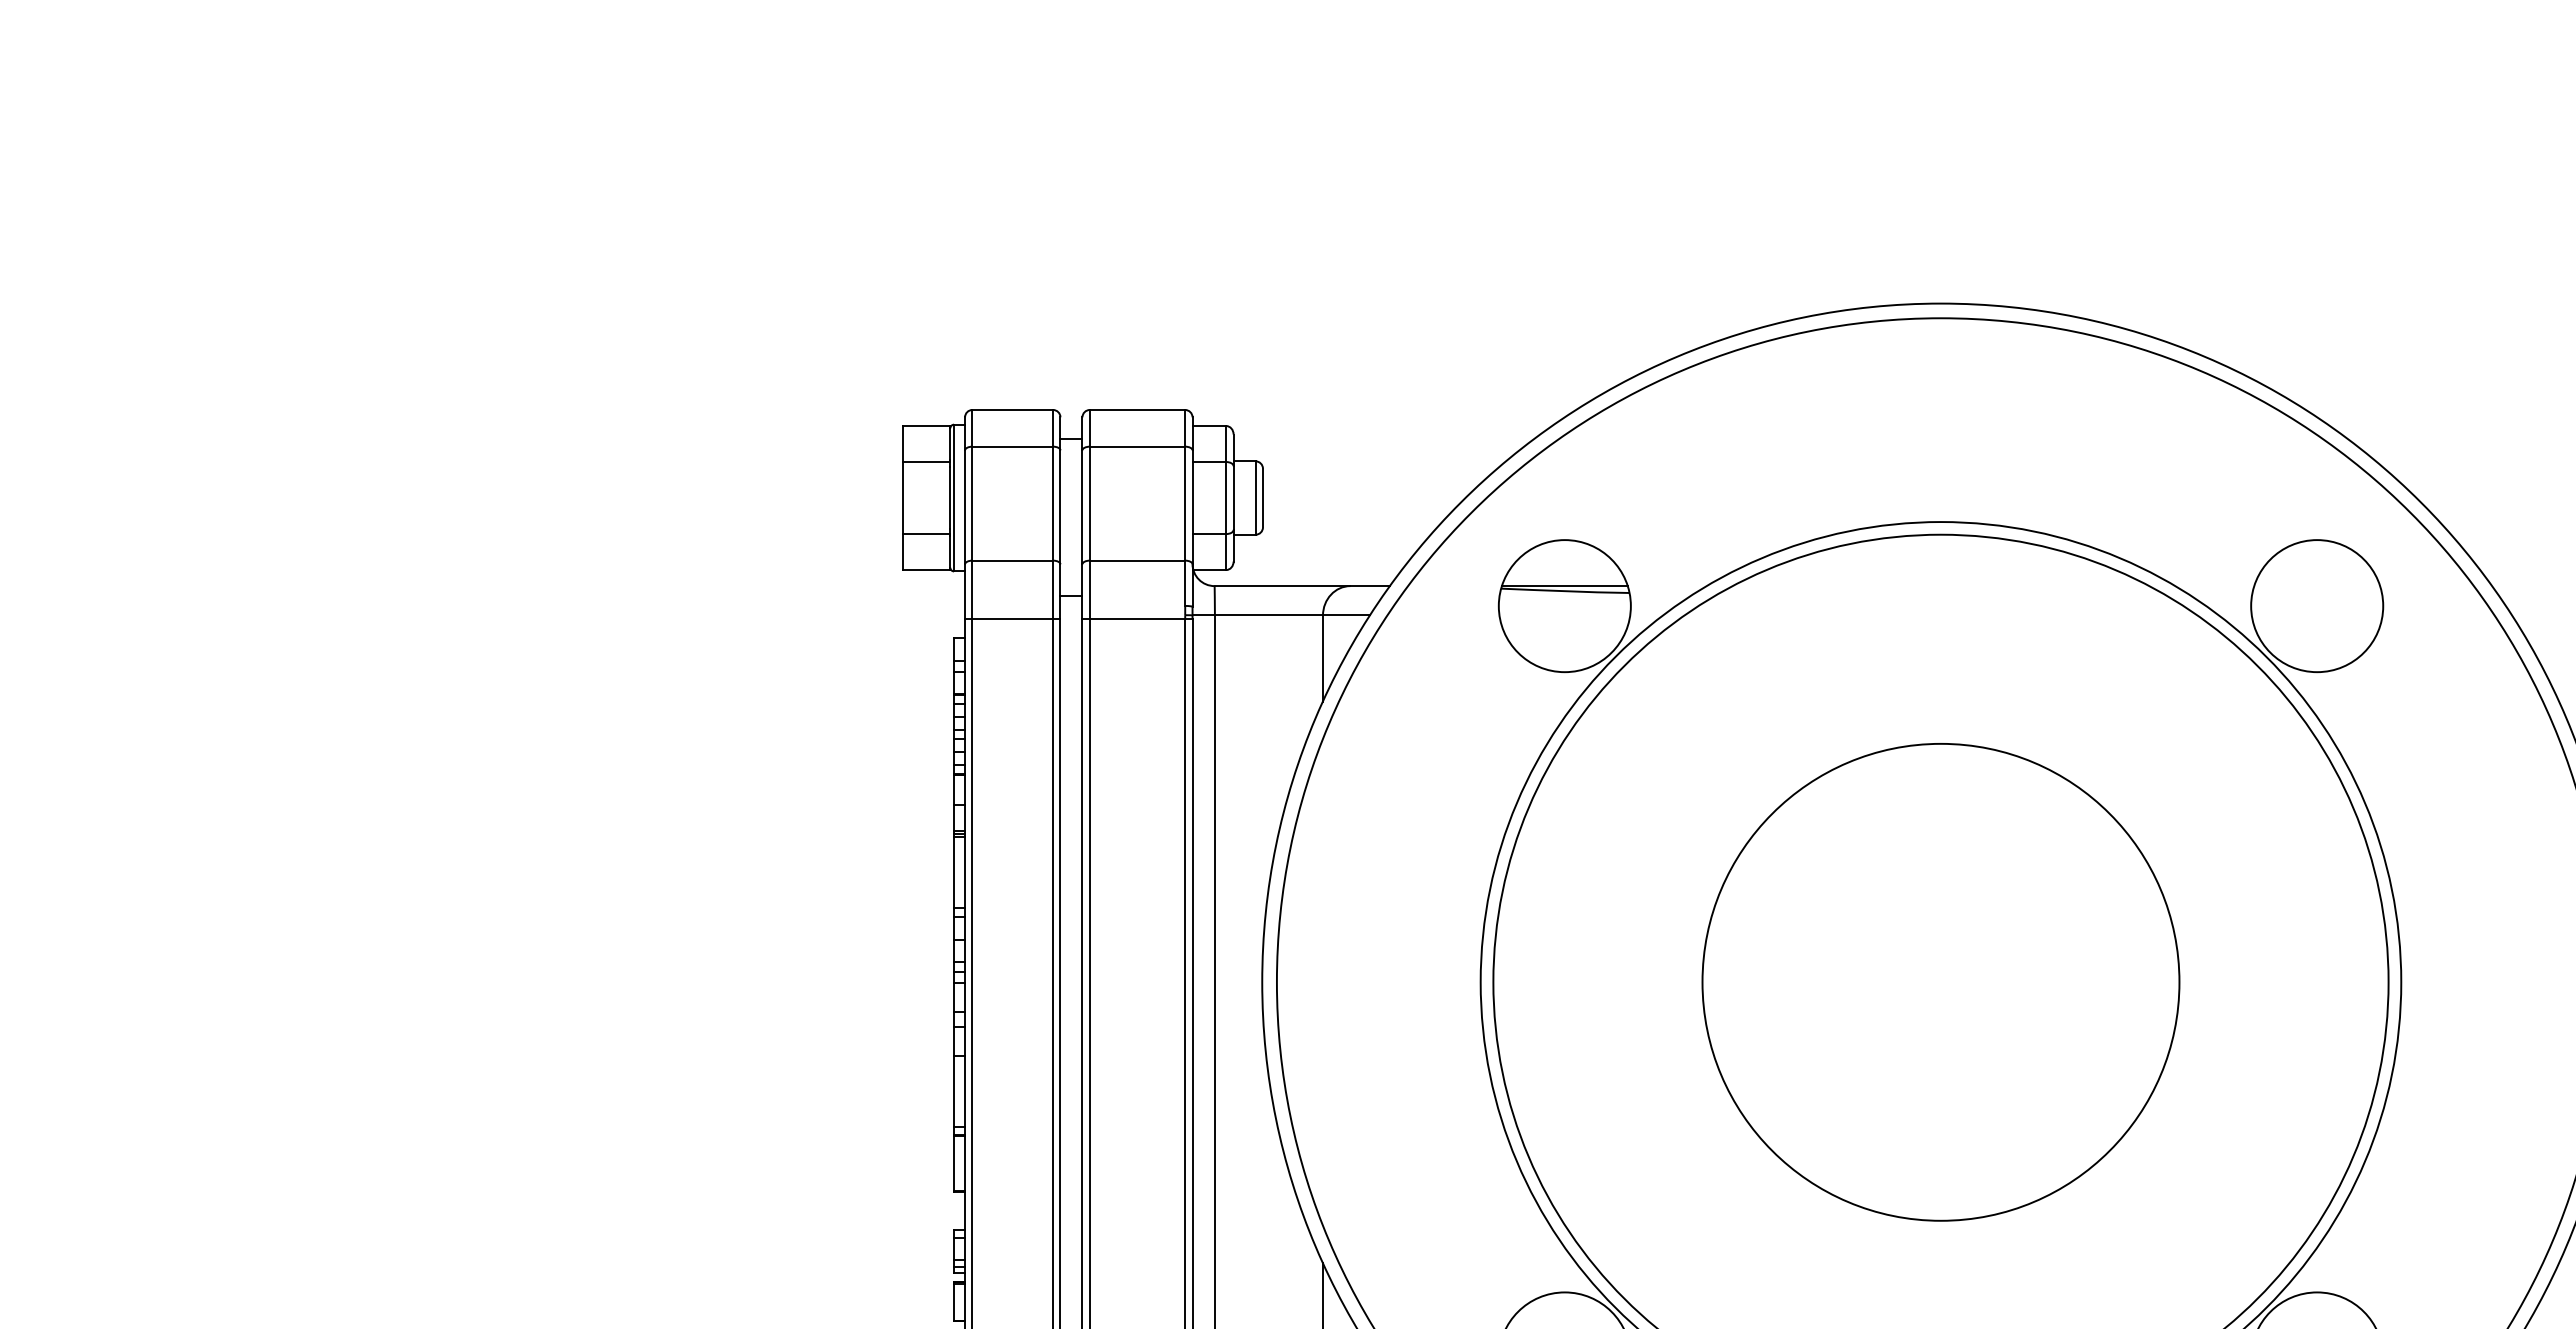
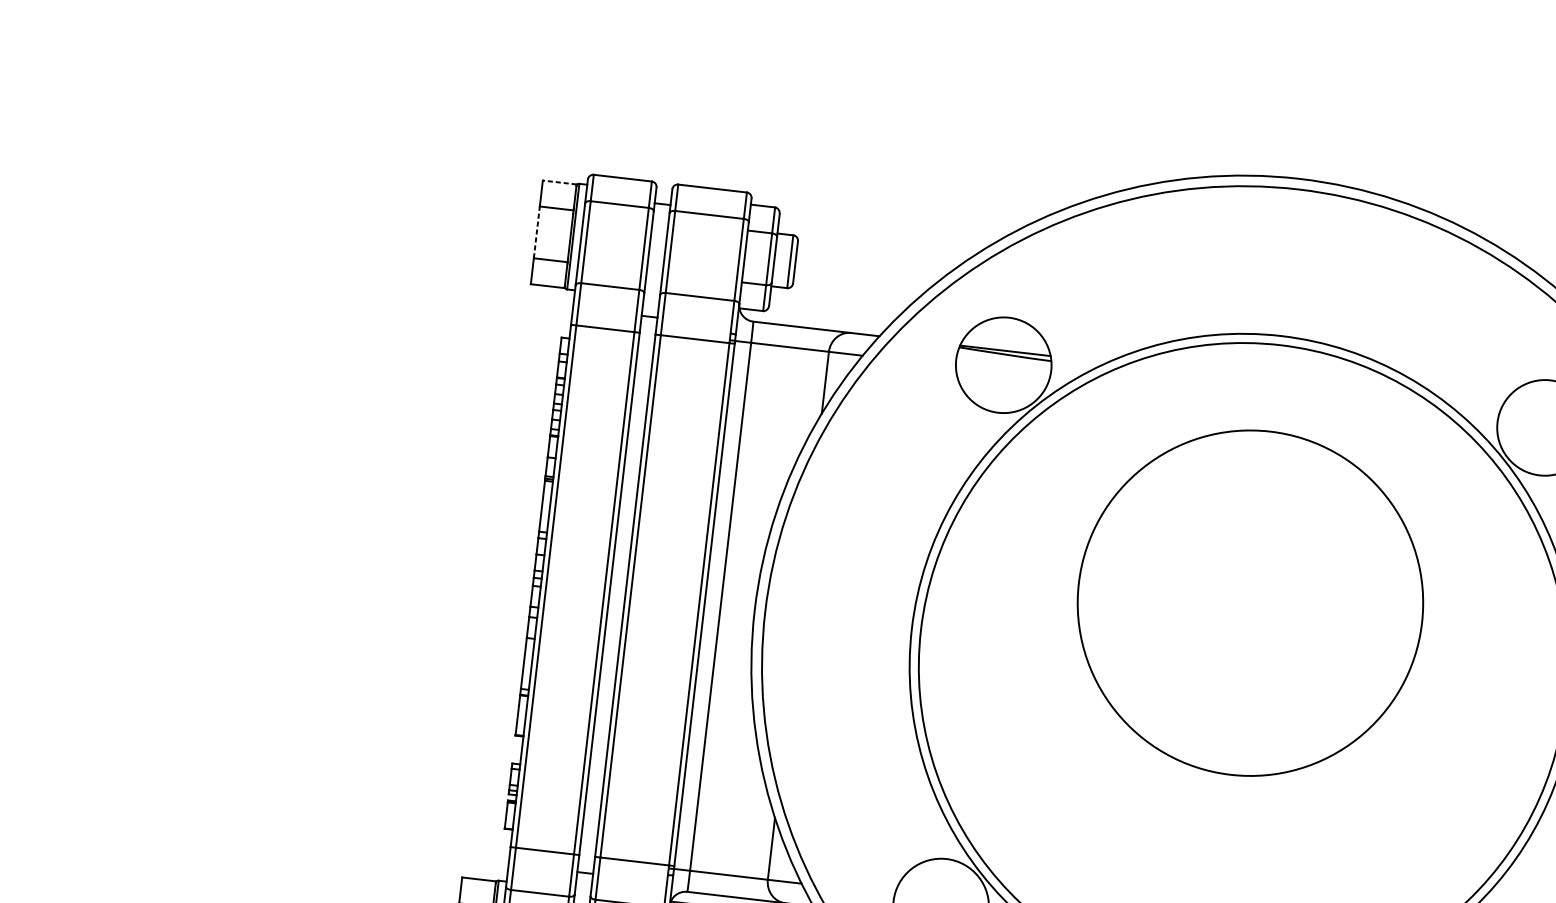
line: (926, 425) -> (559, 182), solid -> dashed
line: (903, 498) -> (536, 232), solid -> dashed
circle: (1940, 982) -> (1250, 603), moved

